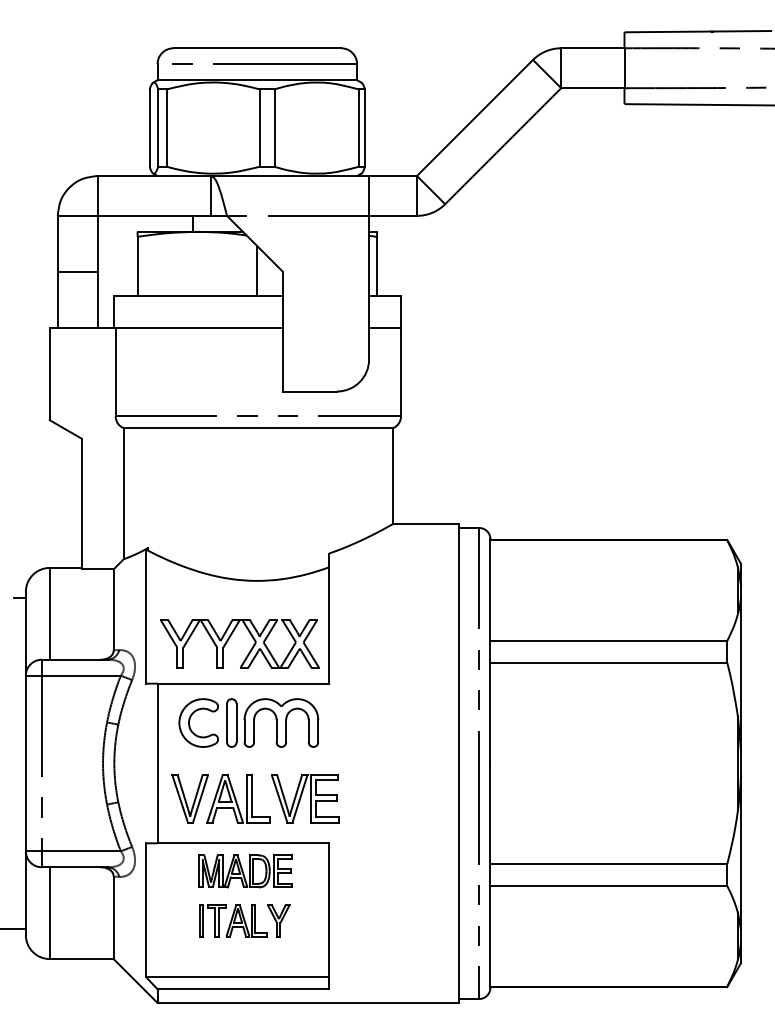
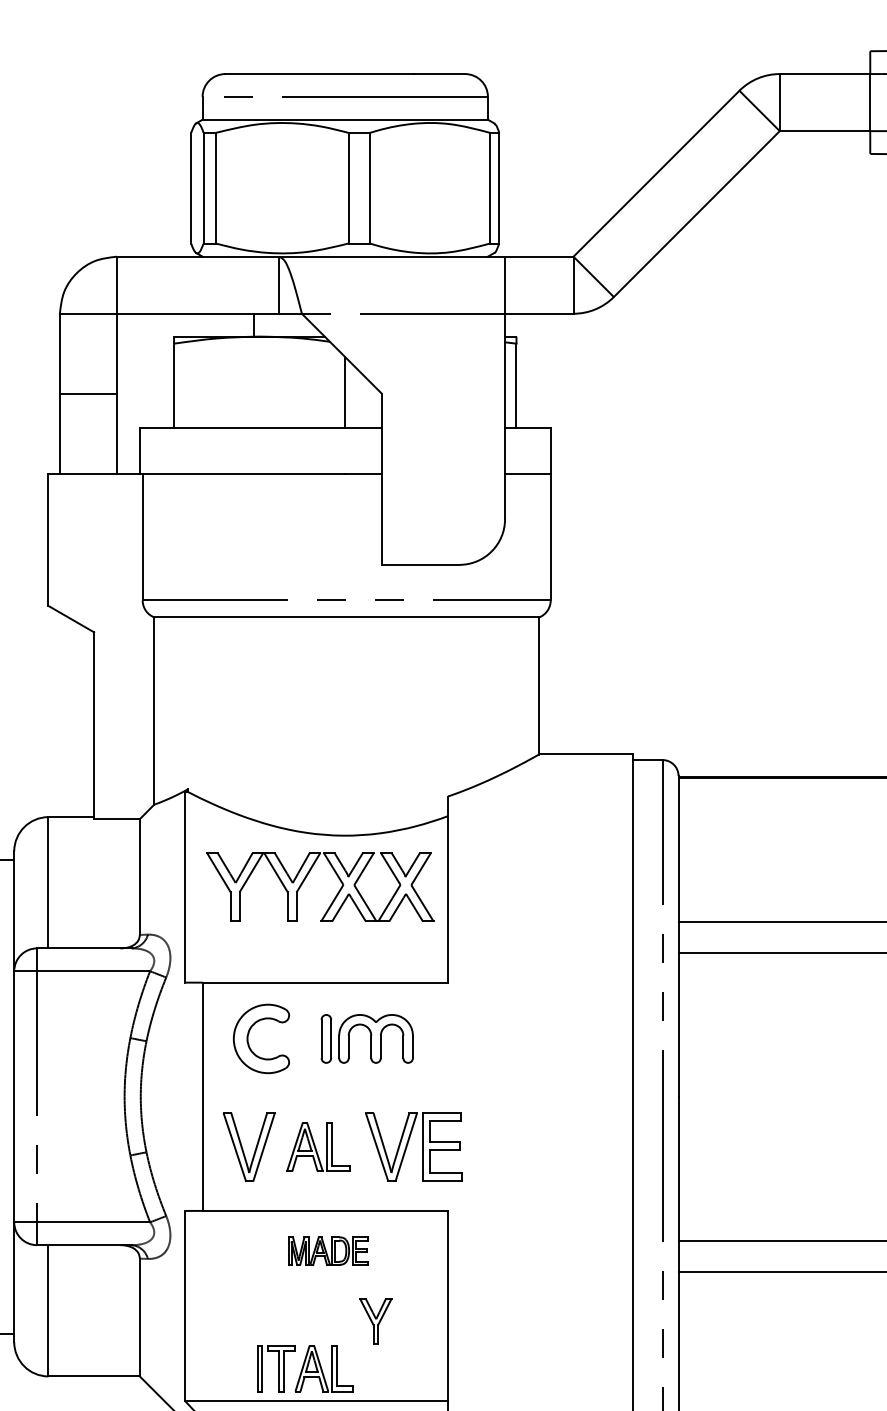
part: (231, 636) -> (308, 876), moved
part: (272, 722) -> (366, 1038), size x0.7
part: (238, 798) -> (318, 1146), size x0.7
part: (245, 871) -> (328, 1251), size x0.6
part: (233, 920) -> (305, 1368), moved

